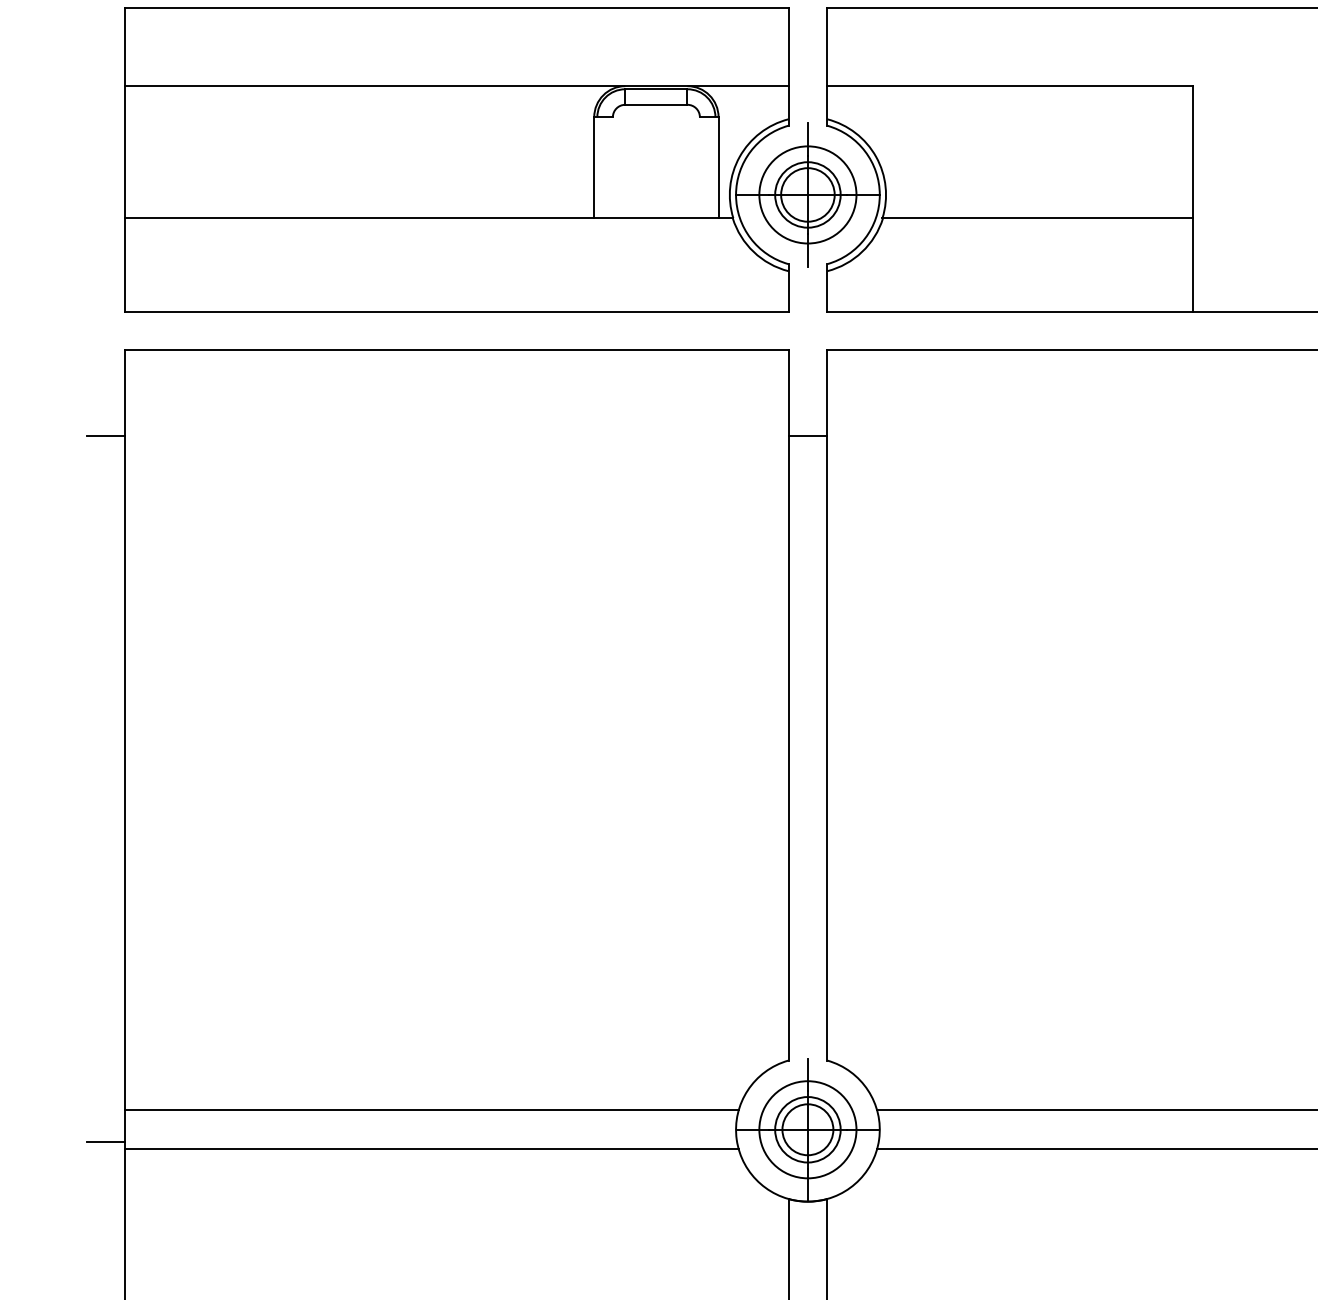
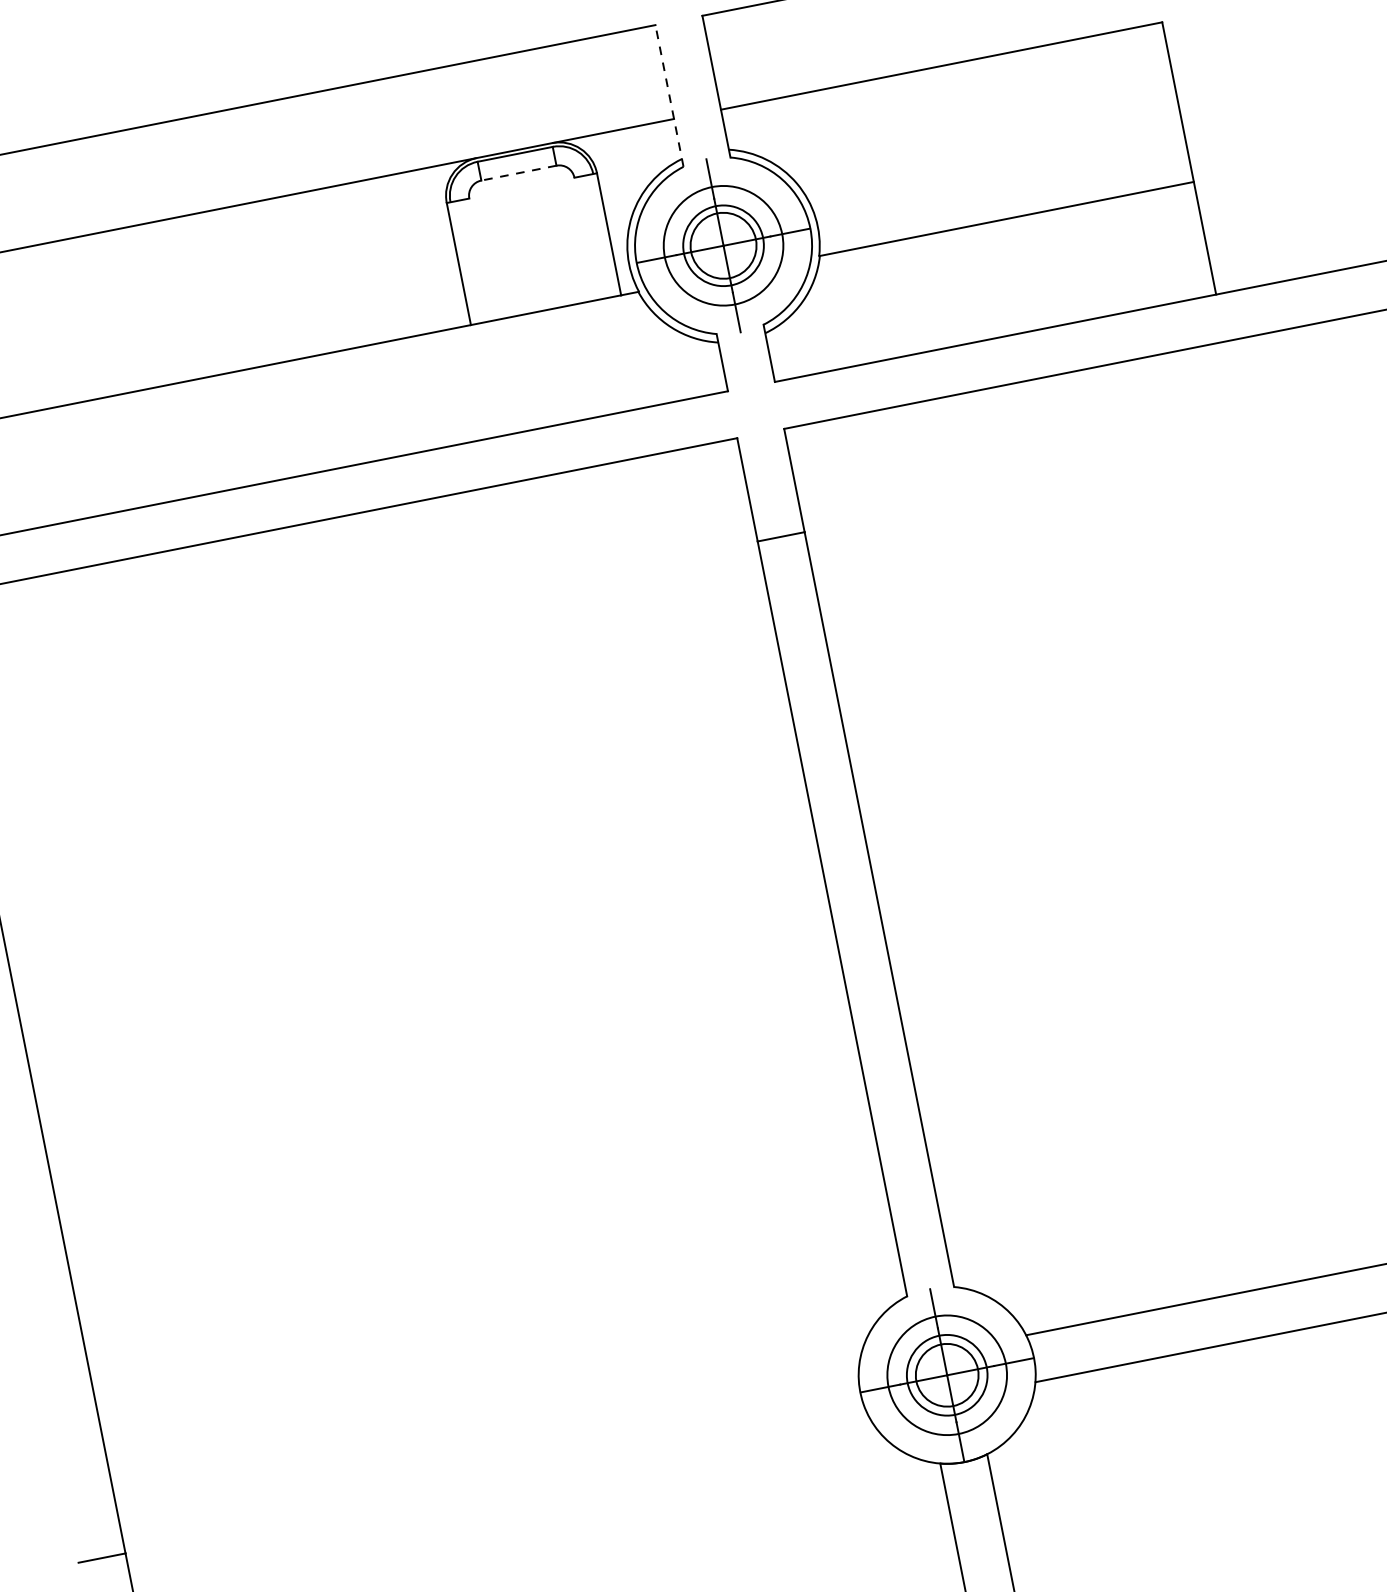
line: (788, 67) -> (669, 96), solid -> dashed
line: (655, 104) -> (517, 172), solid -> dashed
line: (431, 1110) -> (487, 1442), removed
line: (431, 1149) -> (497, 1489), removed

